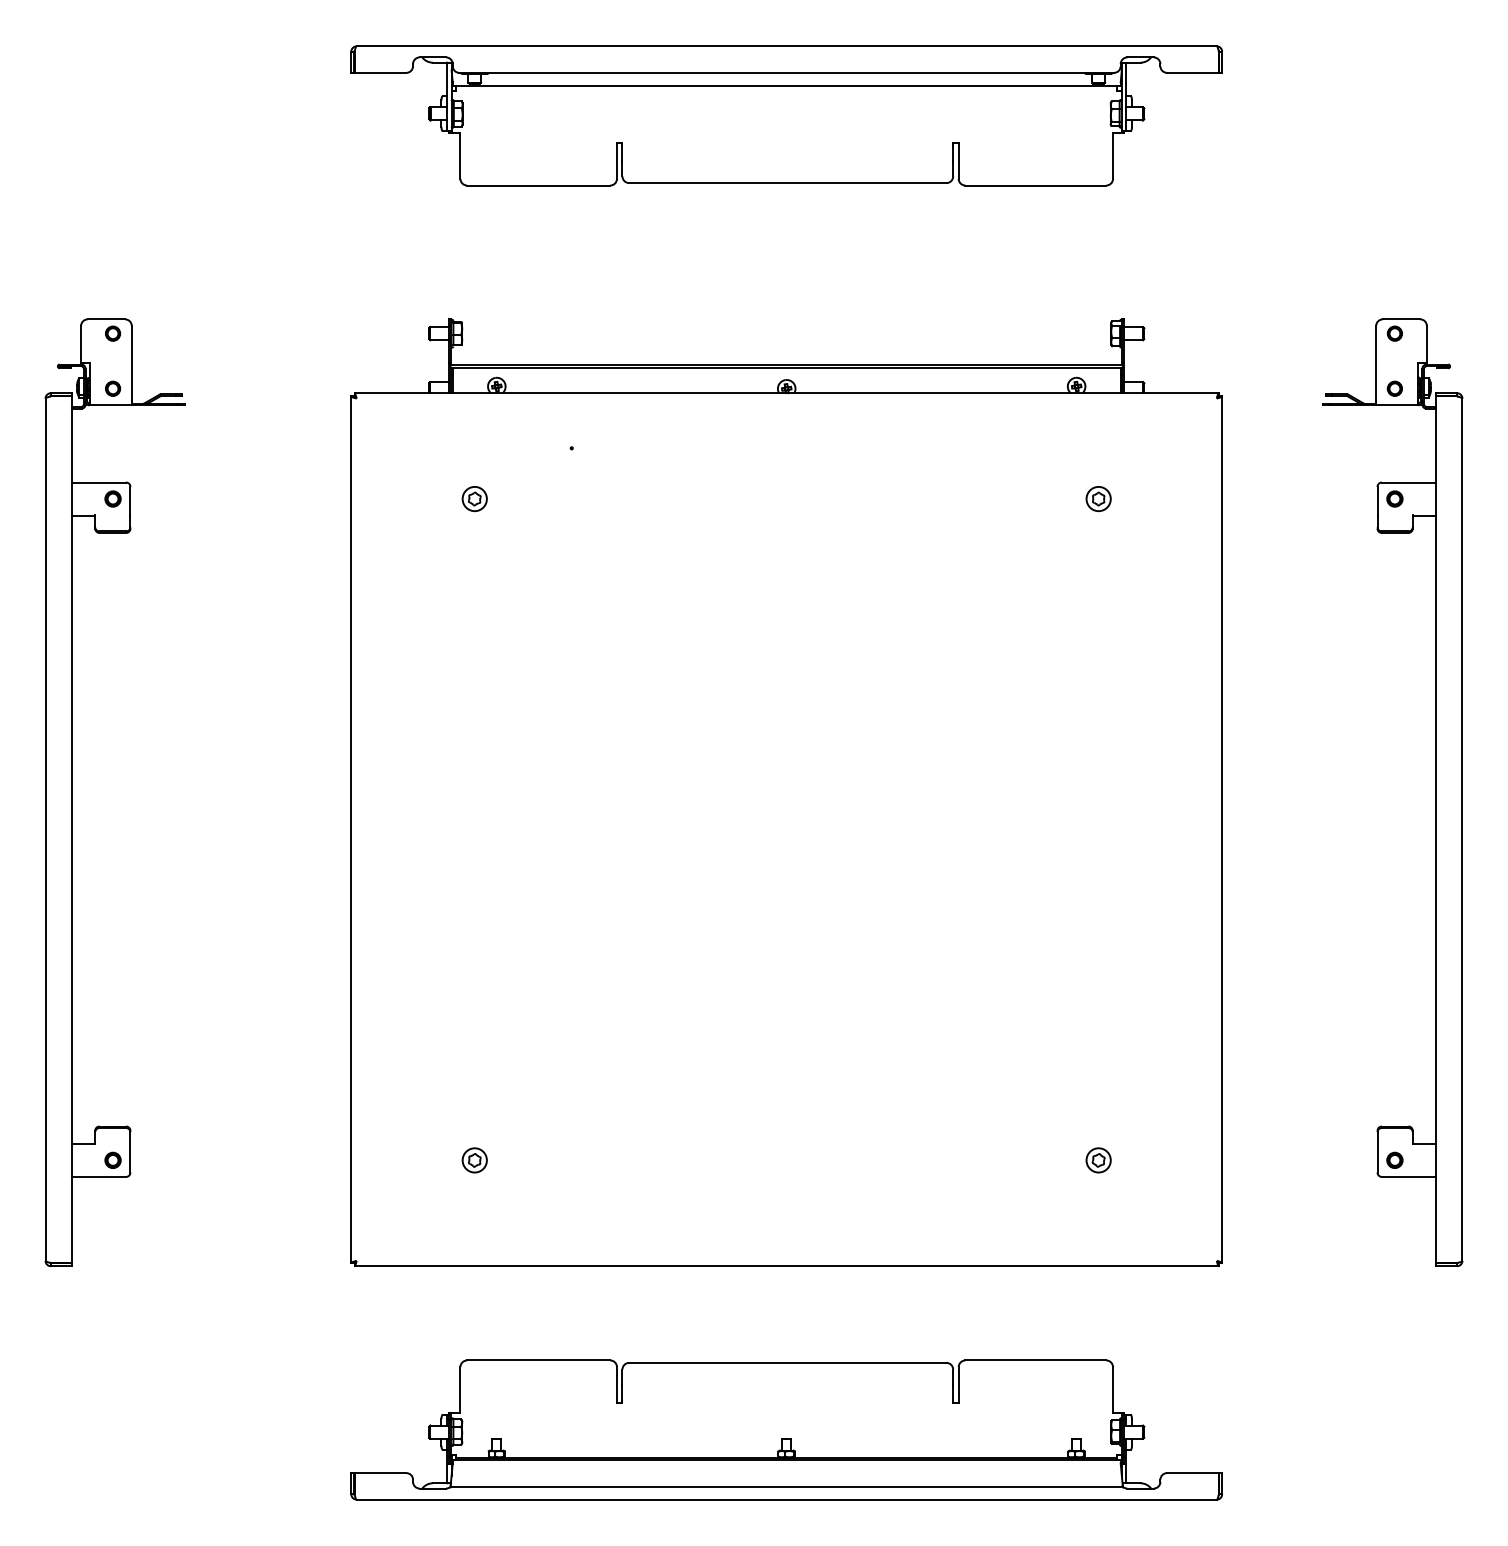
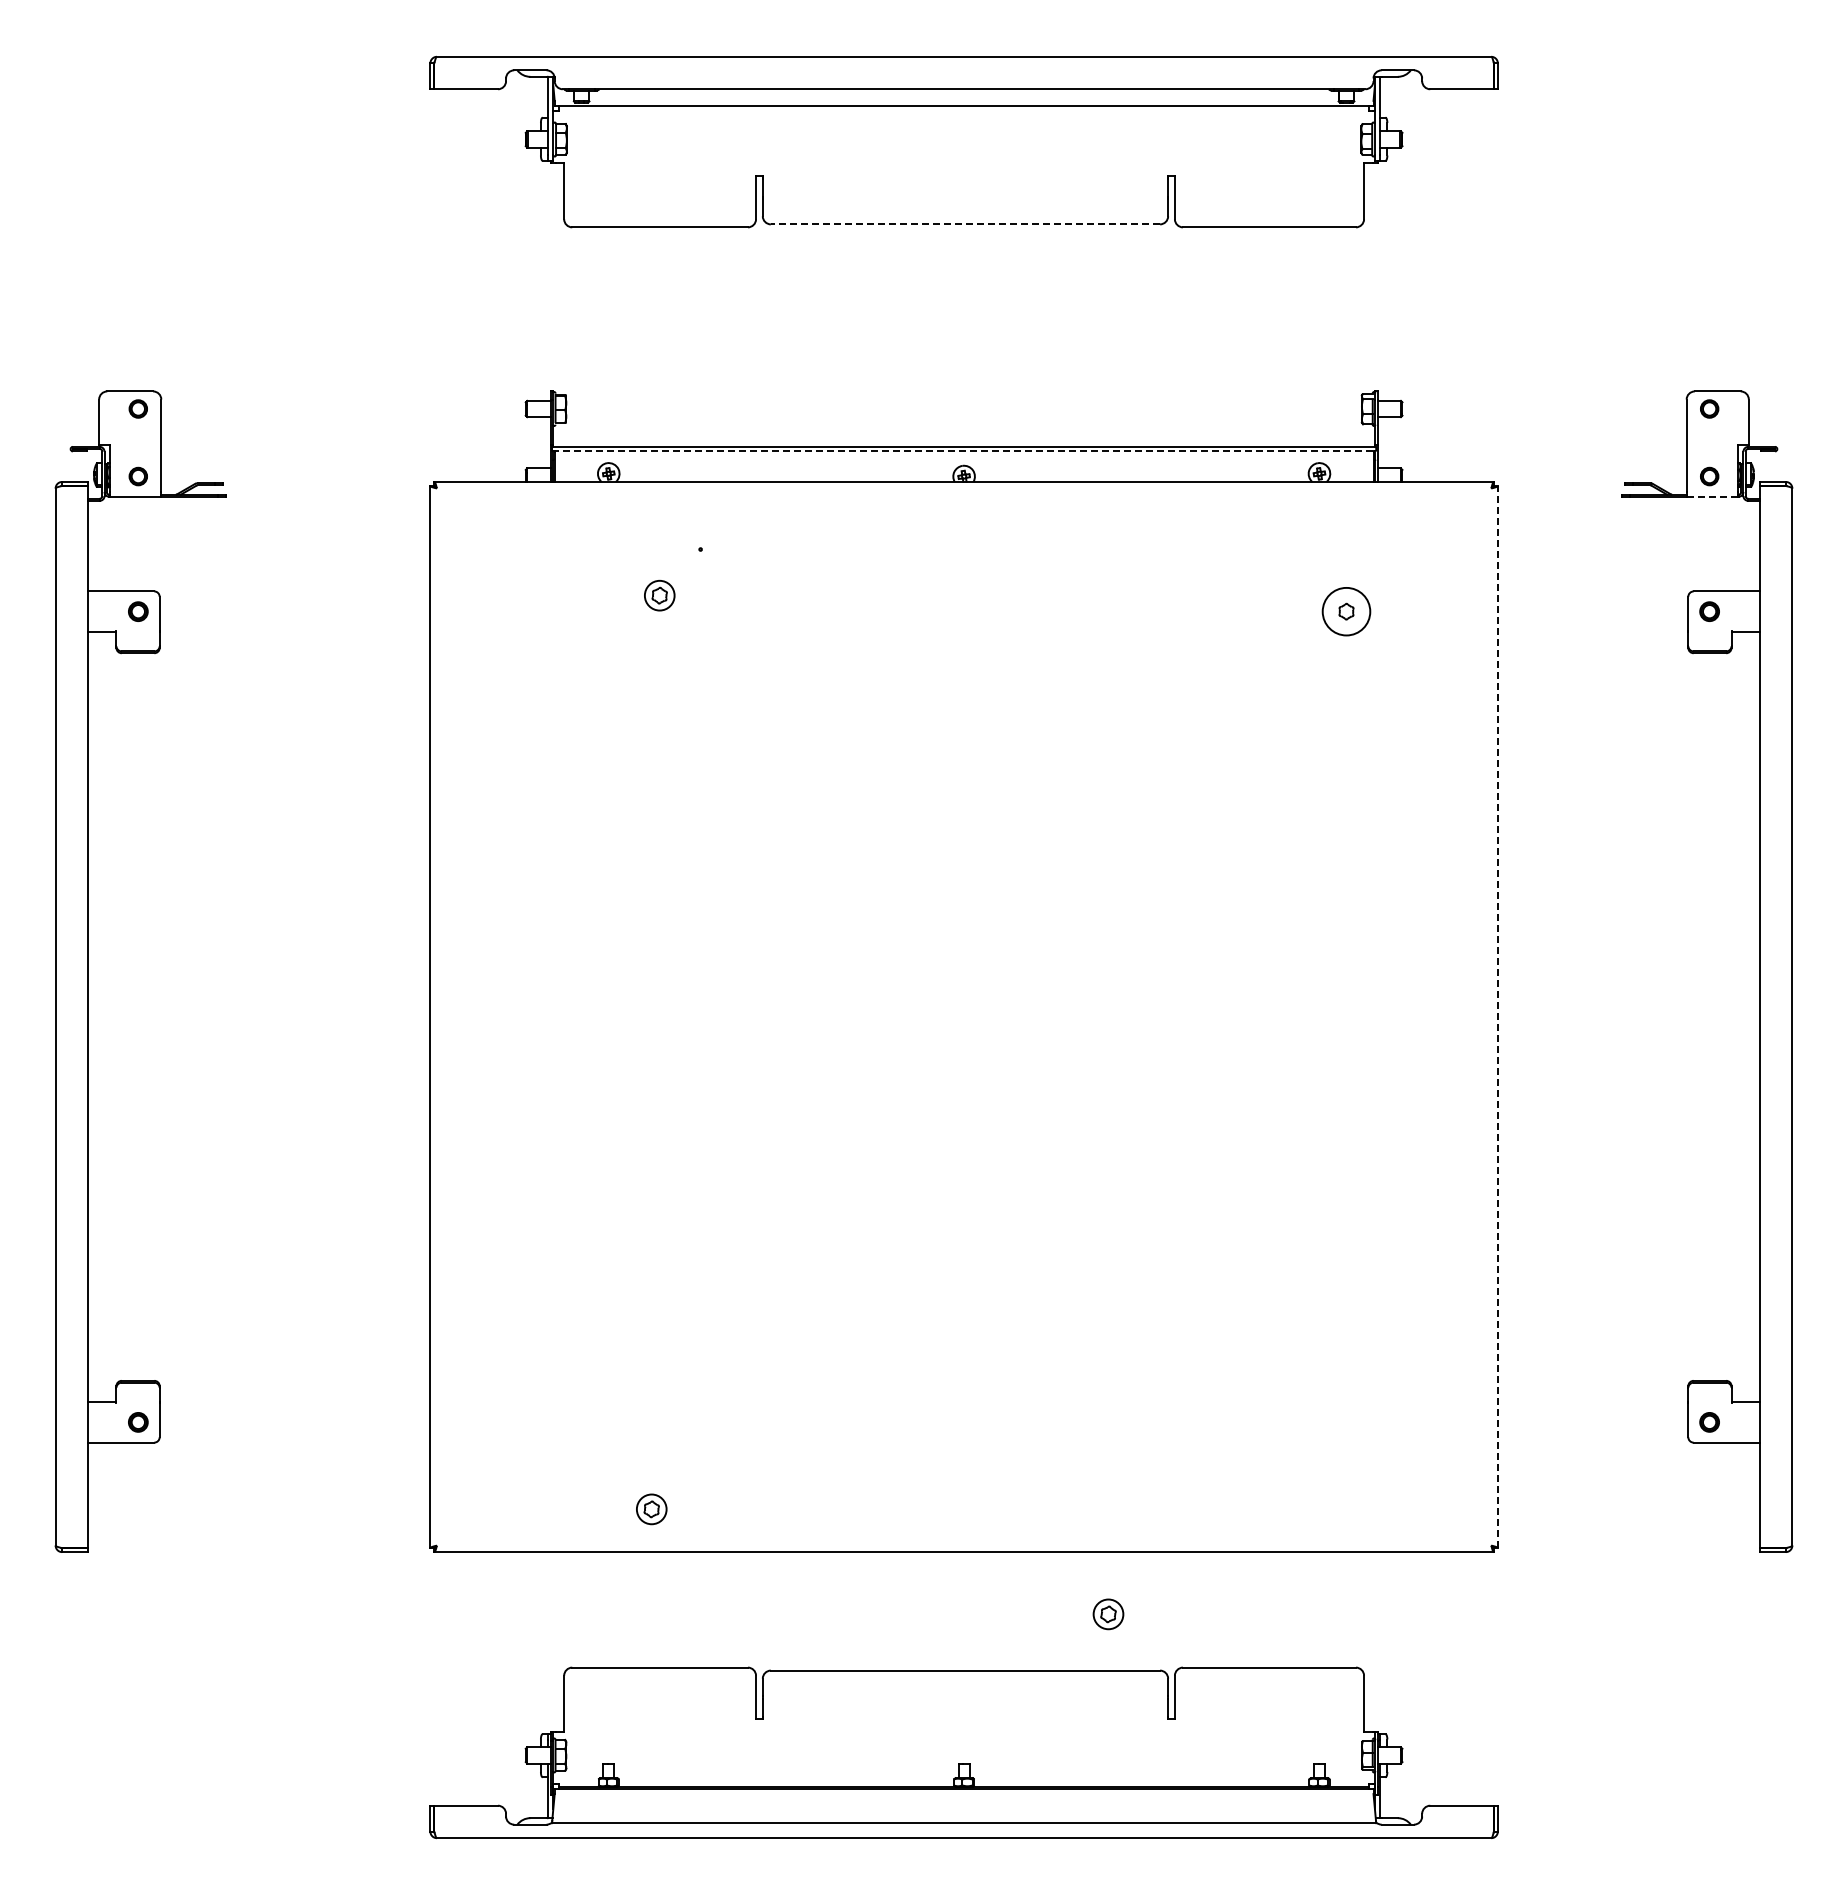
line: (787, 183) -> (965, 224), solid -> dashed
line: (787, 368) -> (964, 451), solid -> dashed
line: (1397, 405) -> (1712, 496), solid -> dashed
part: (474, 498) -> (659, 595), moved
circle: (1098, 498) -> (1346, 611), size x1.6
line: (1221, 829) -> (1497, 1016), solid -> dashed
part: (474, 1160) -> (651, 1509), moved
part: (1098, 1160) -> (1108, 1614), moved

